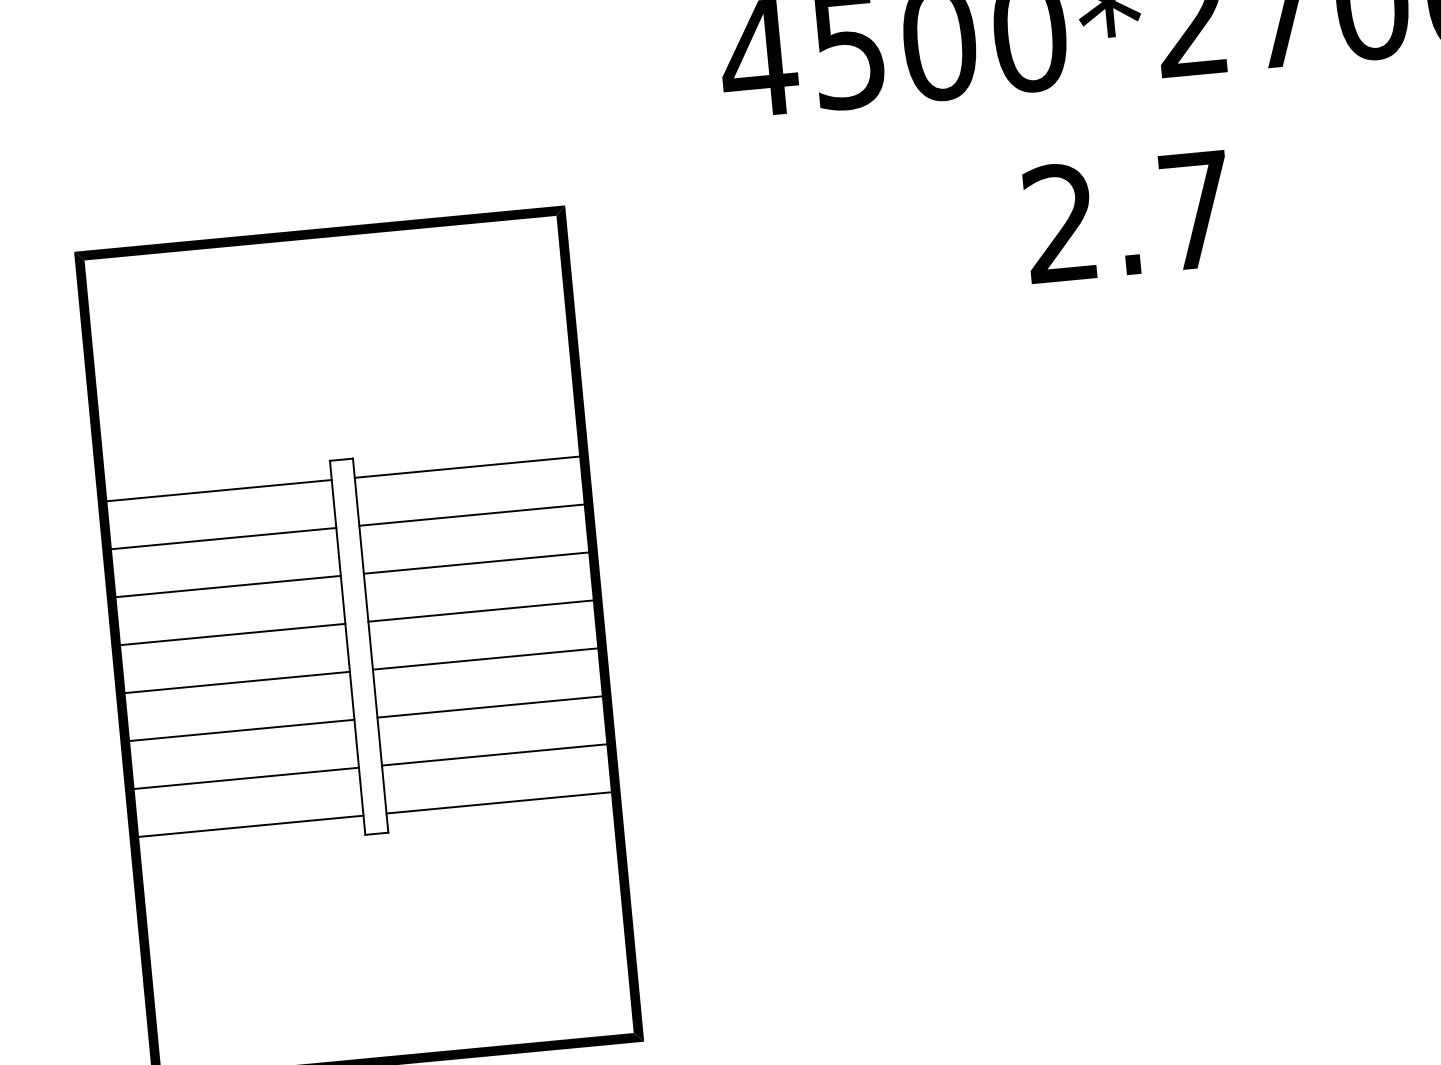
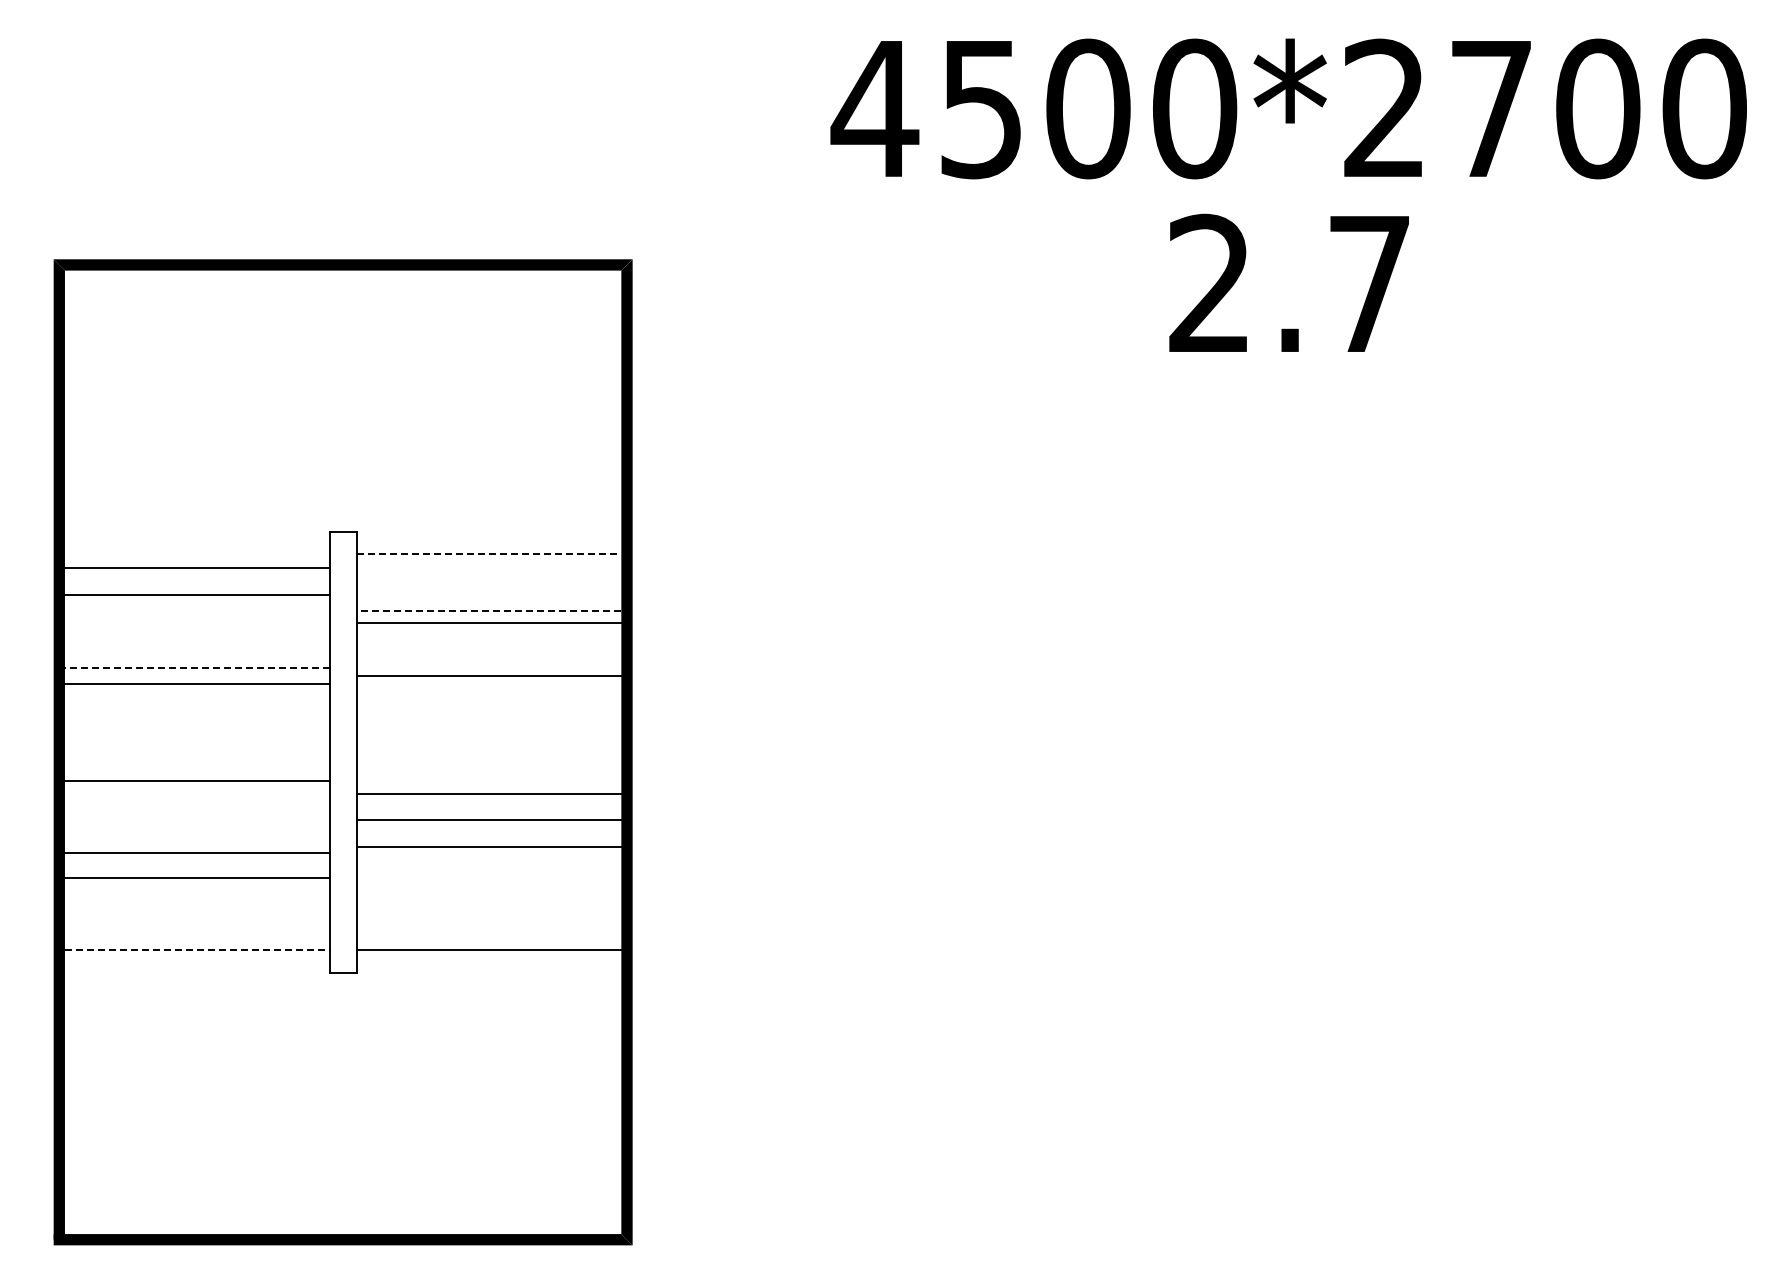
text: (1127, 215) -> (1288, 282), moved
line: (467, 467) -> (489, 554), solid -> dashed
line: (218, 490) -> (196, 595), moved
line: (471, 514) -> (488, 610), solid -> dashed
line: (223, 538) -> (196, 567), moved
line: (475, 563) -> (488, 622), moved
line: (227, 586) -> (196, 667), solid -> dashed
line: (480, 611) -> (488, 676), moved
line: (232, 634) -> (196, 684), moved
line: (484, 658) -> (488, 819), moved
line: (489, 707) -> (488, 794), moved
line: (241, 730) -> (196, 878), moved
line: (493, 754) -> (488, 846), moved
line: (246, 778) -> (196, 852), moved
line: (251, 826) -> (197, 950), solid -> dashed

